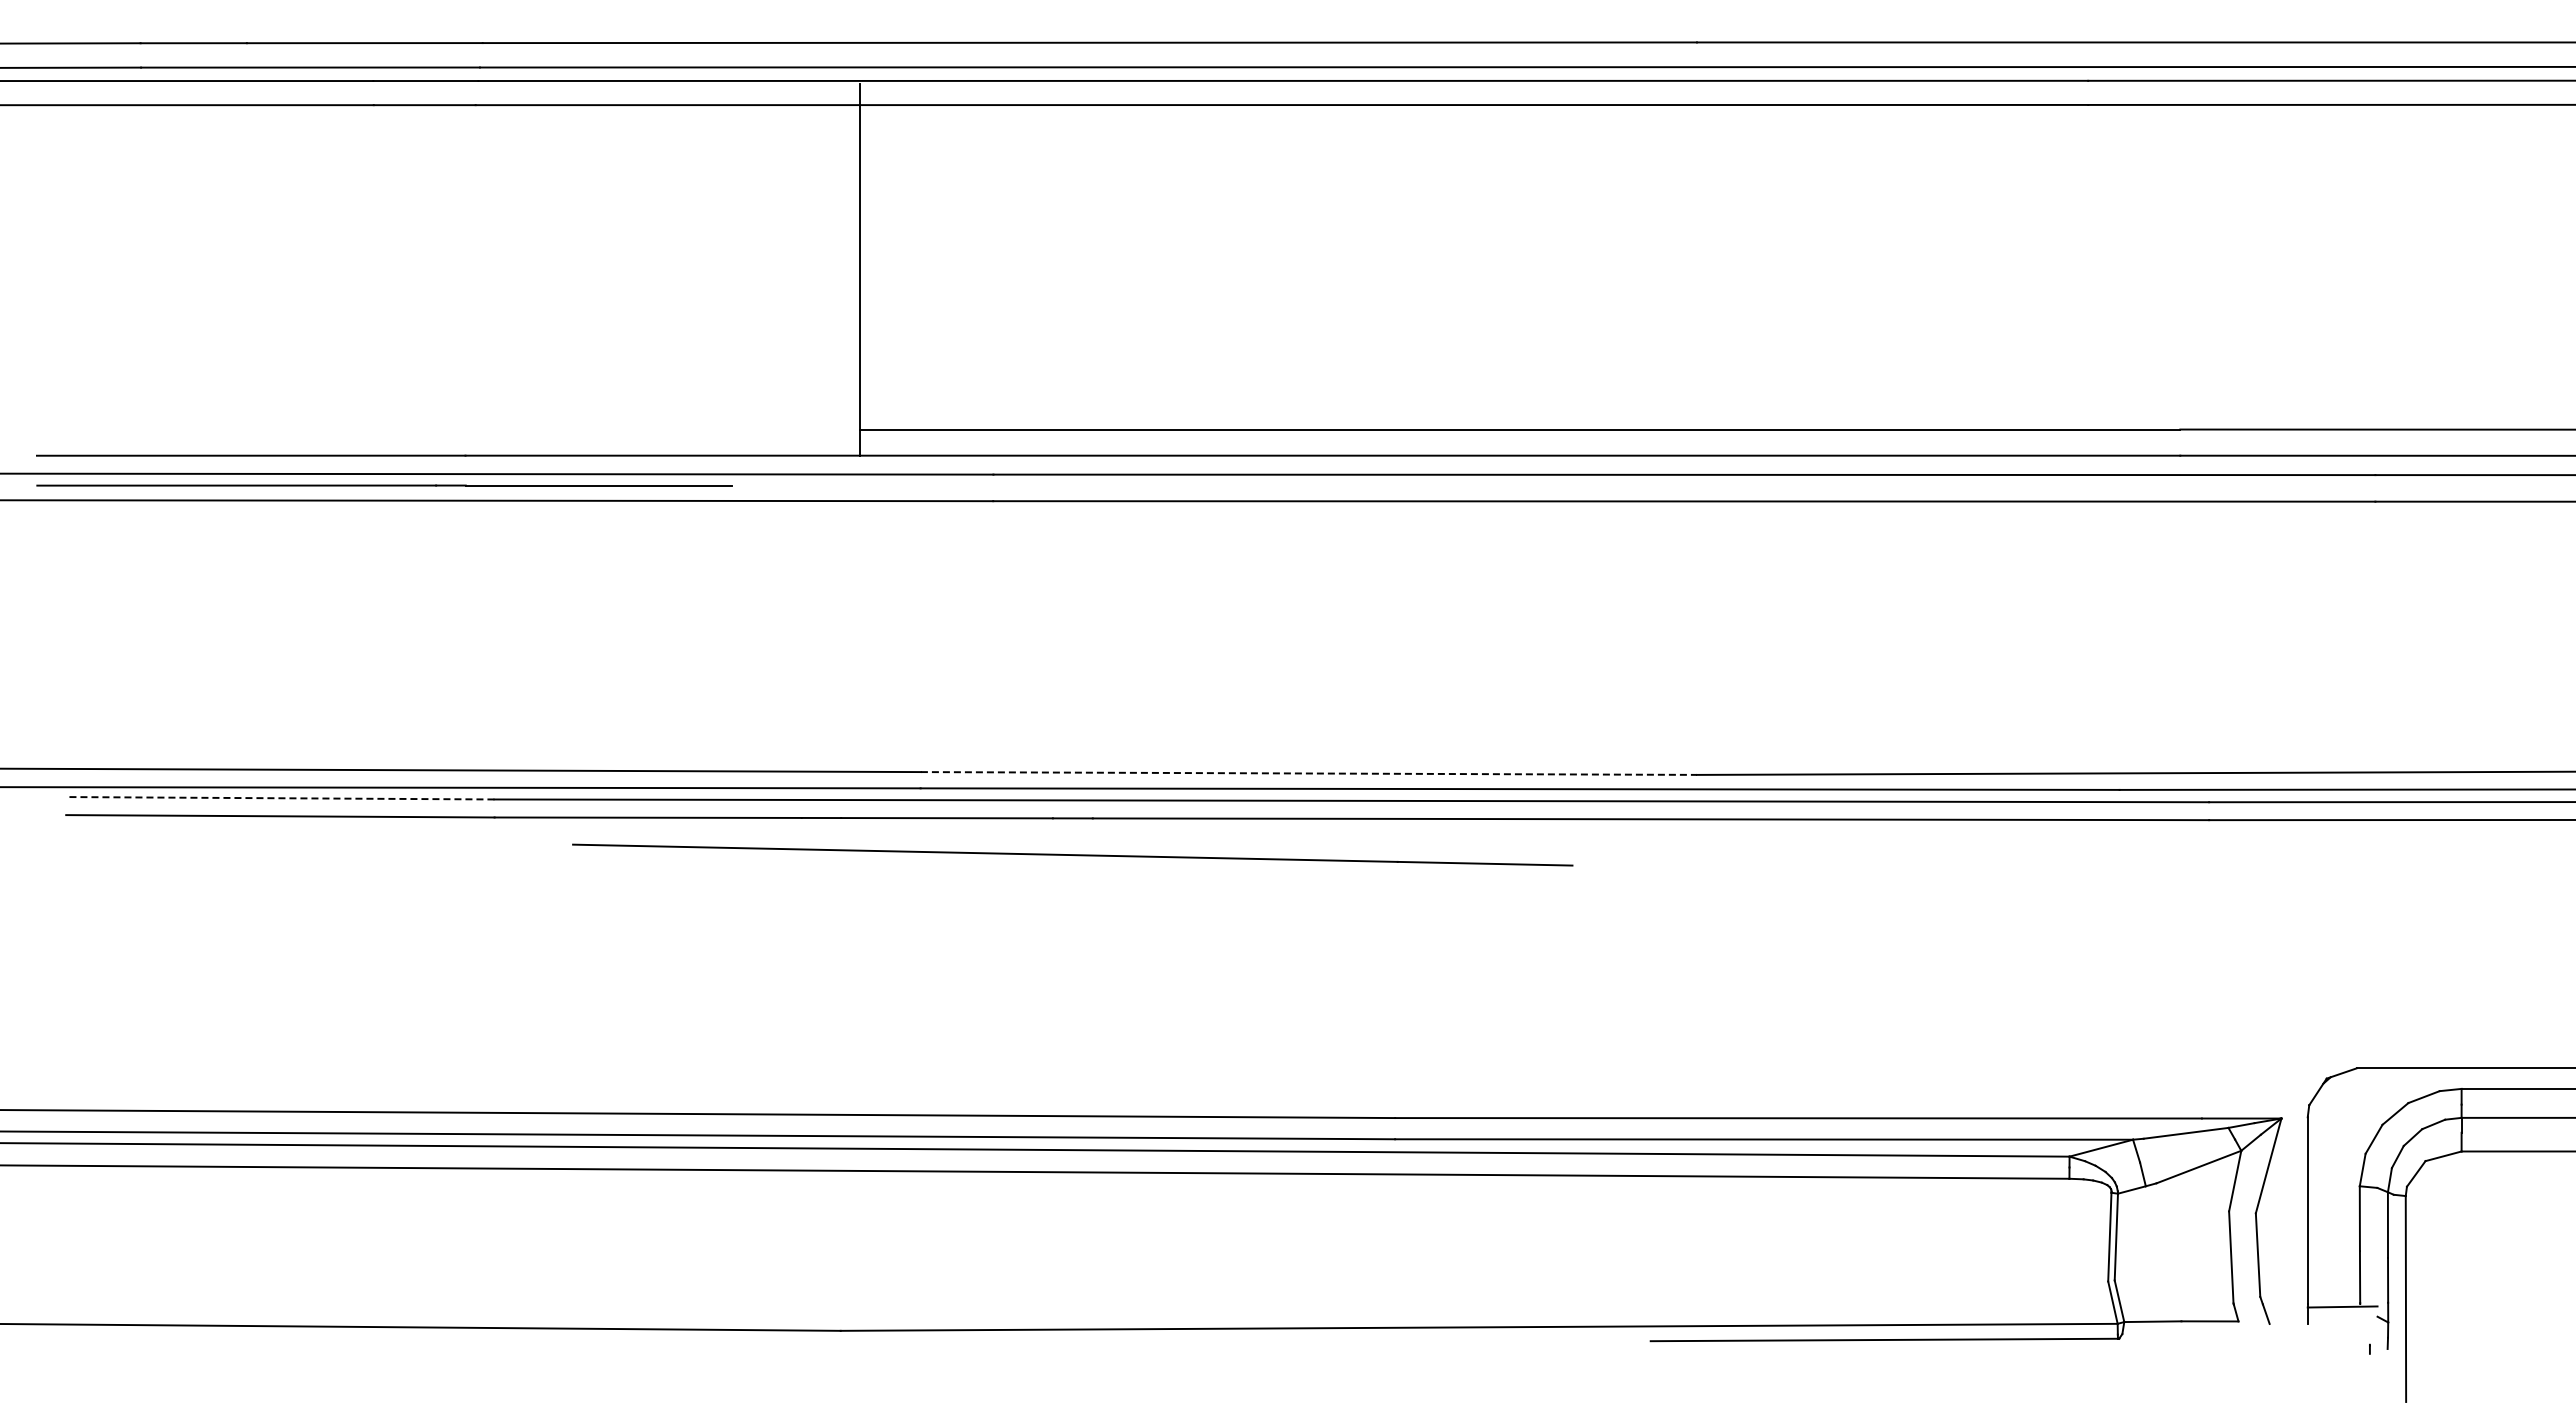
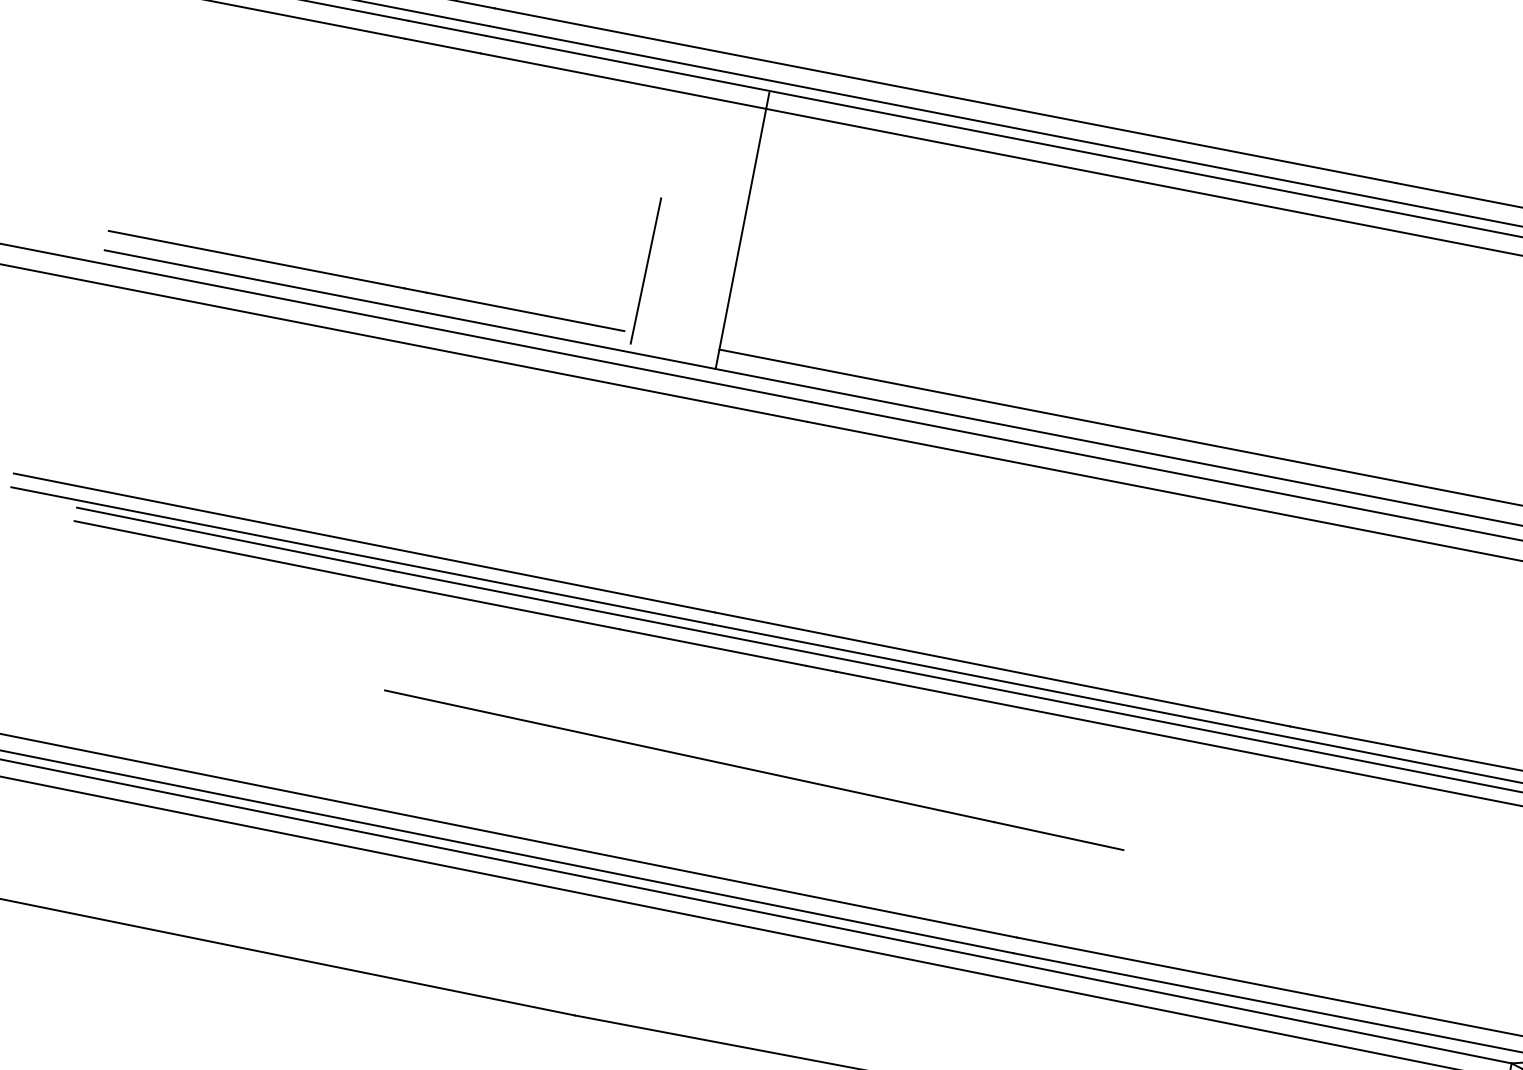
line: (744, 345) -> (645, 270), added
line: (384, 485) -> (366, 280), moved
line: (1309, 773) -> (1003, 669), dashed -> solid
line: (279, 798) -> (235, 539), dashed -> solid
line: (1072, 854) -> (754, 769), moved

